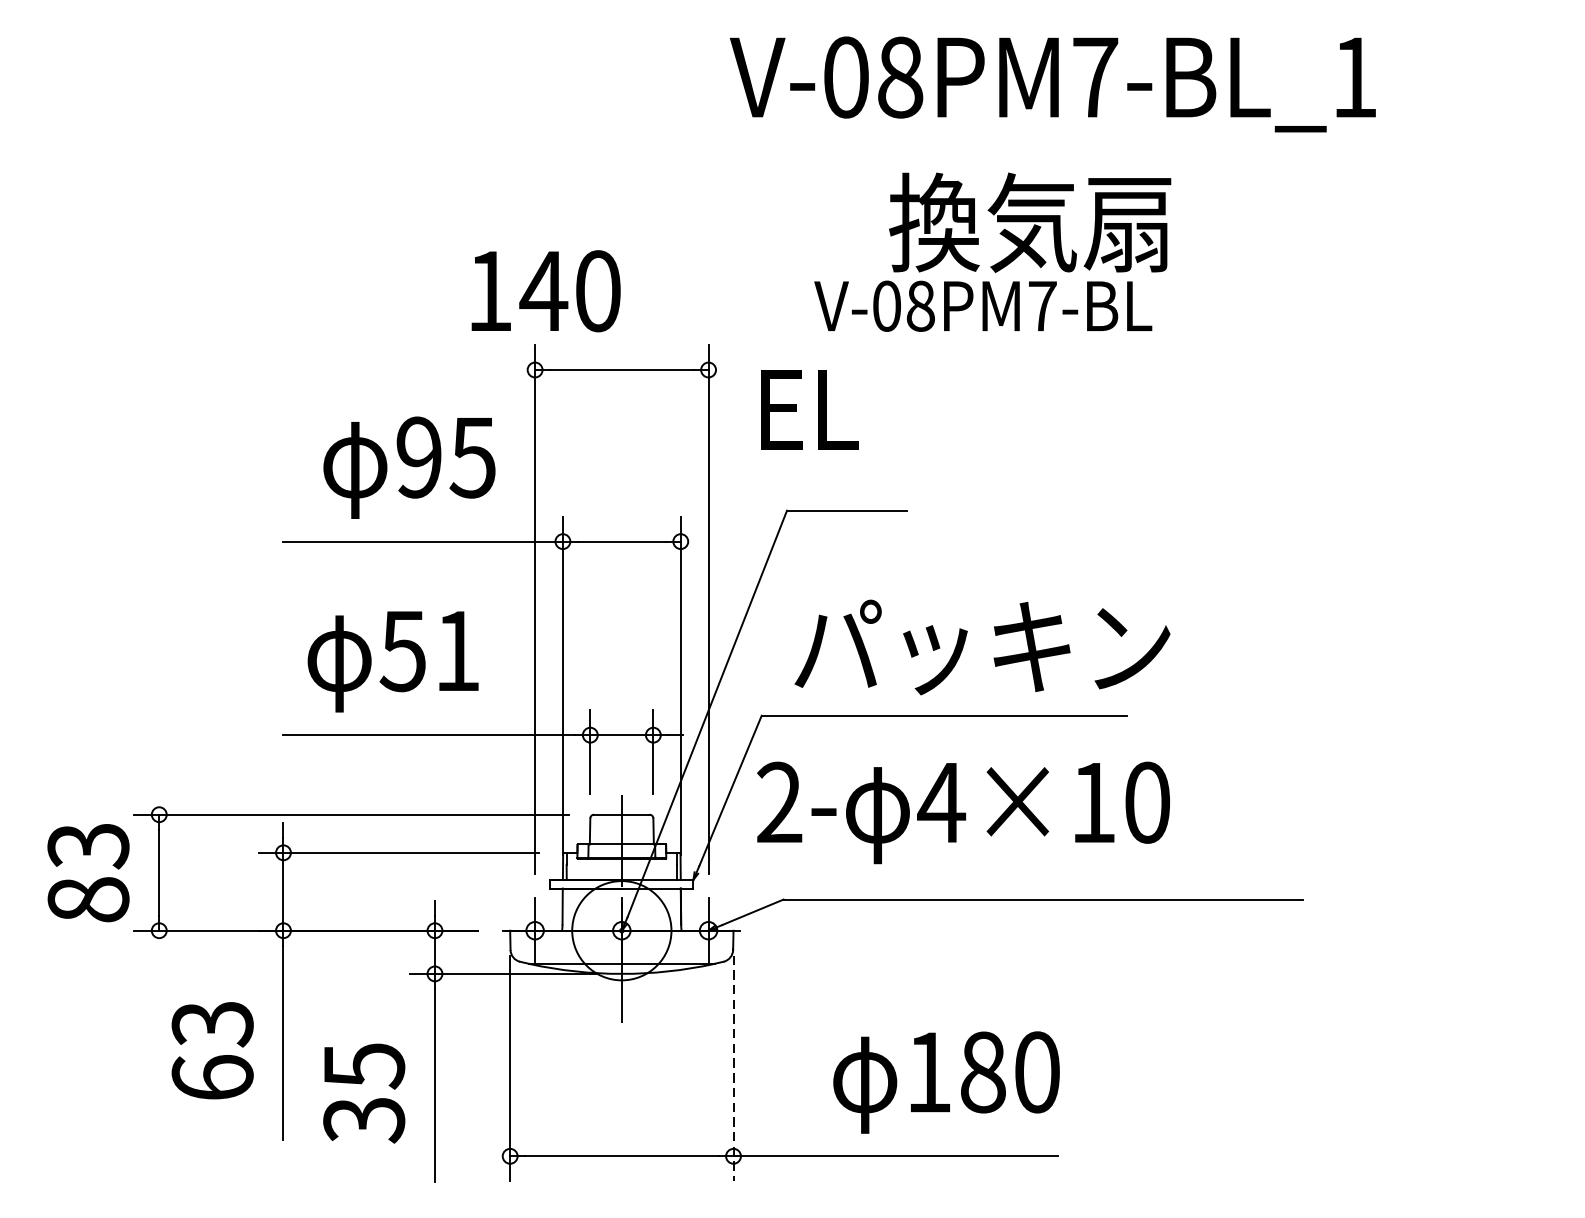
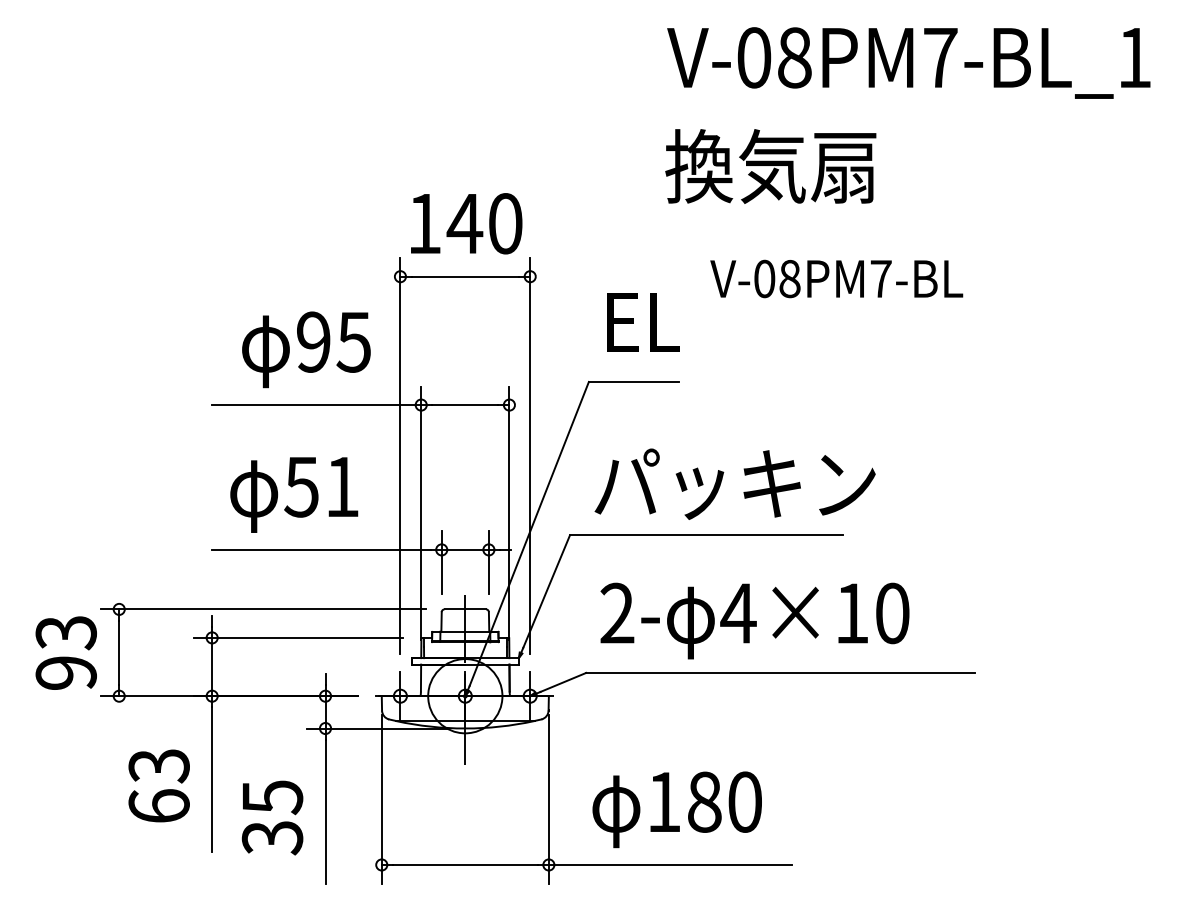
text: (1052, 83) -> (908, 62), moved
text: (545, 290) -> (466, 223), moved
text: (982, 305) -> (836, 278), moved
text: (809, 409) -> (643, 322), moved
text: (962, 812) -> (754, 620), moved
text: (87, 899) -> (65, 672), 83 -> 93
line: (733, 1068) -> (548, 799), dashed -> solid
text: (945, 1082) -> (676, 809), moved

